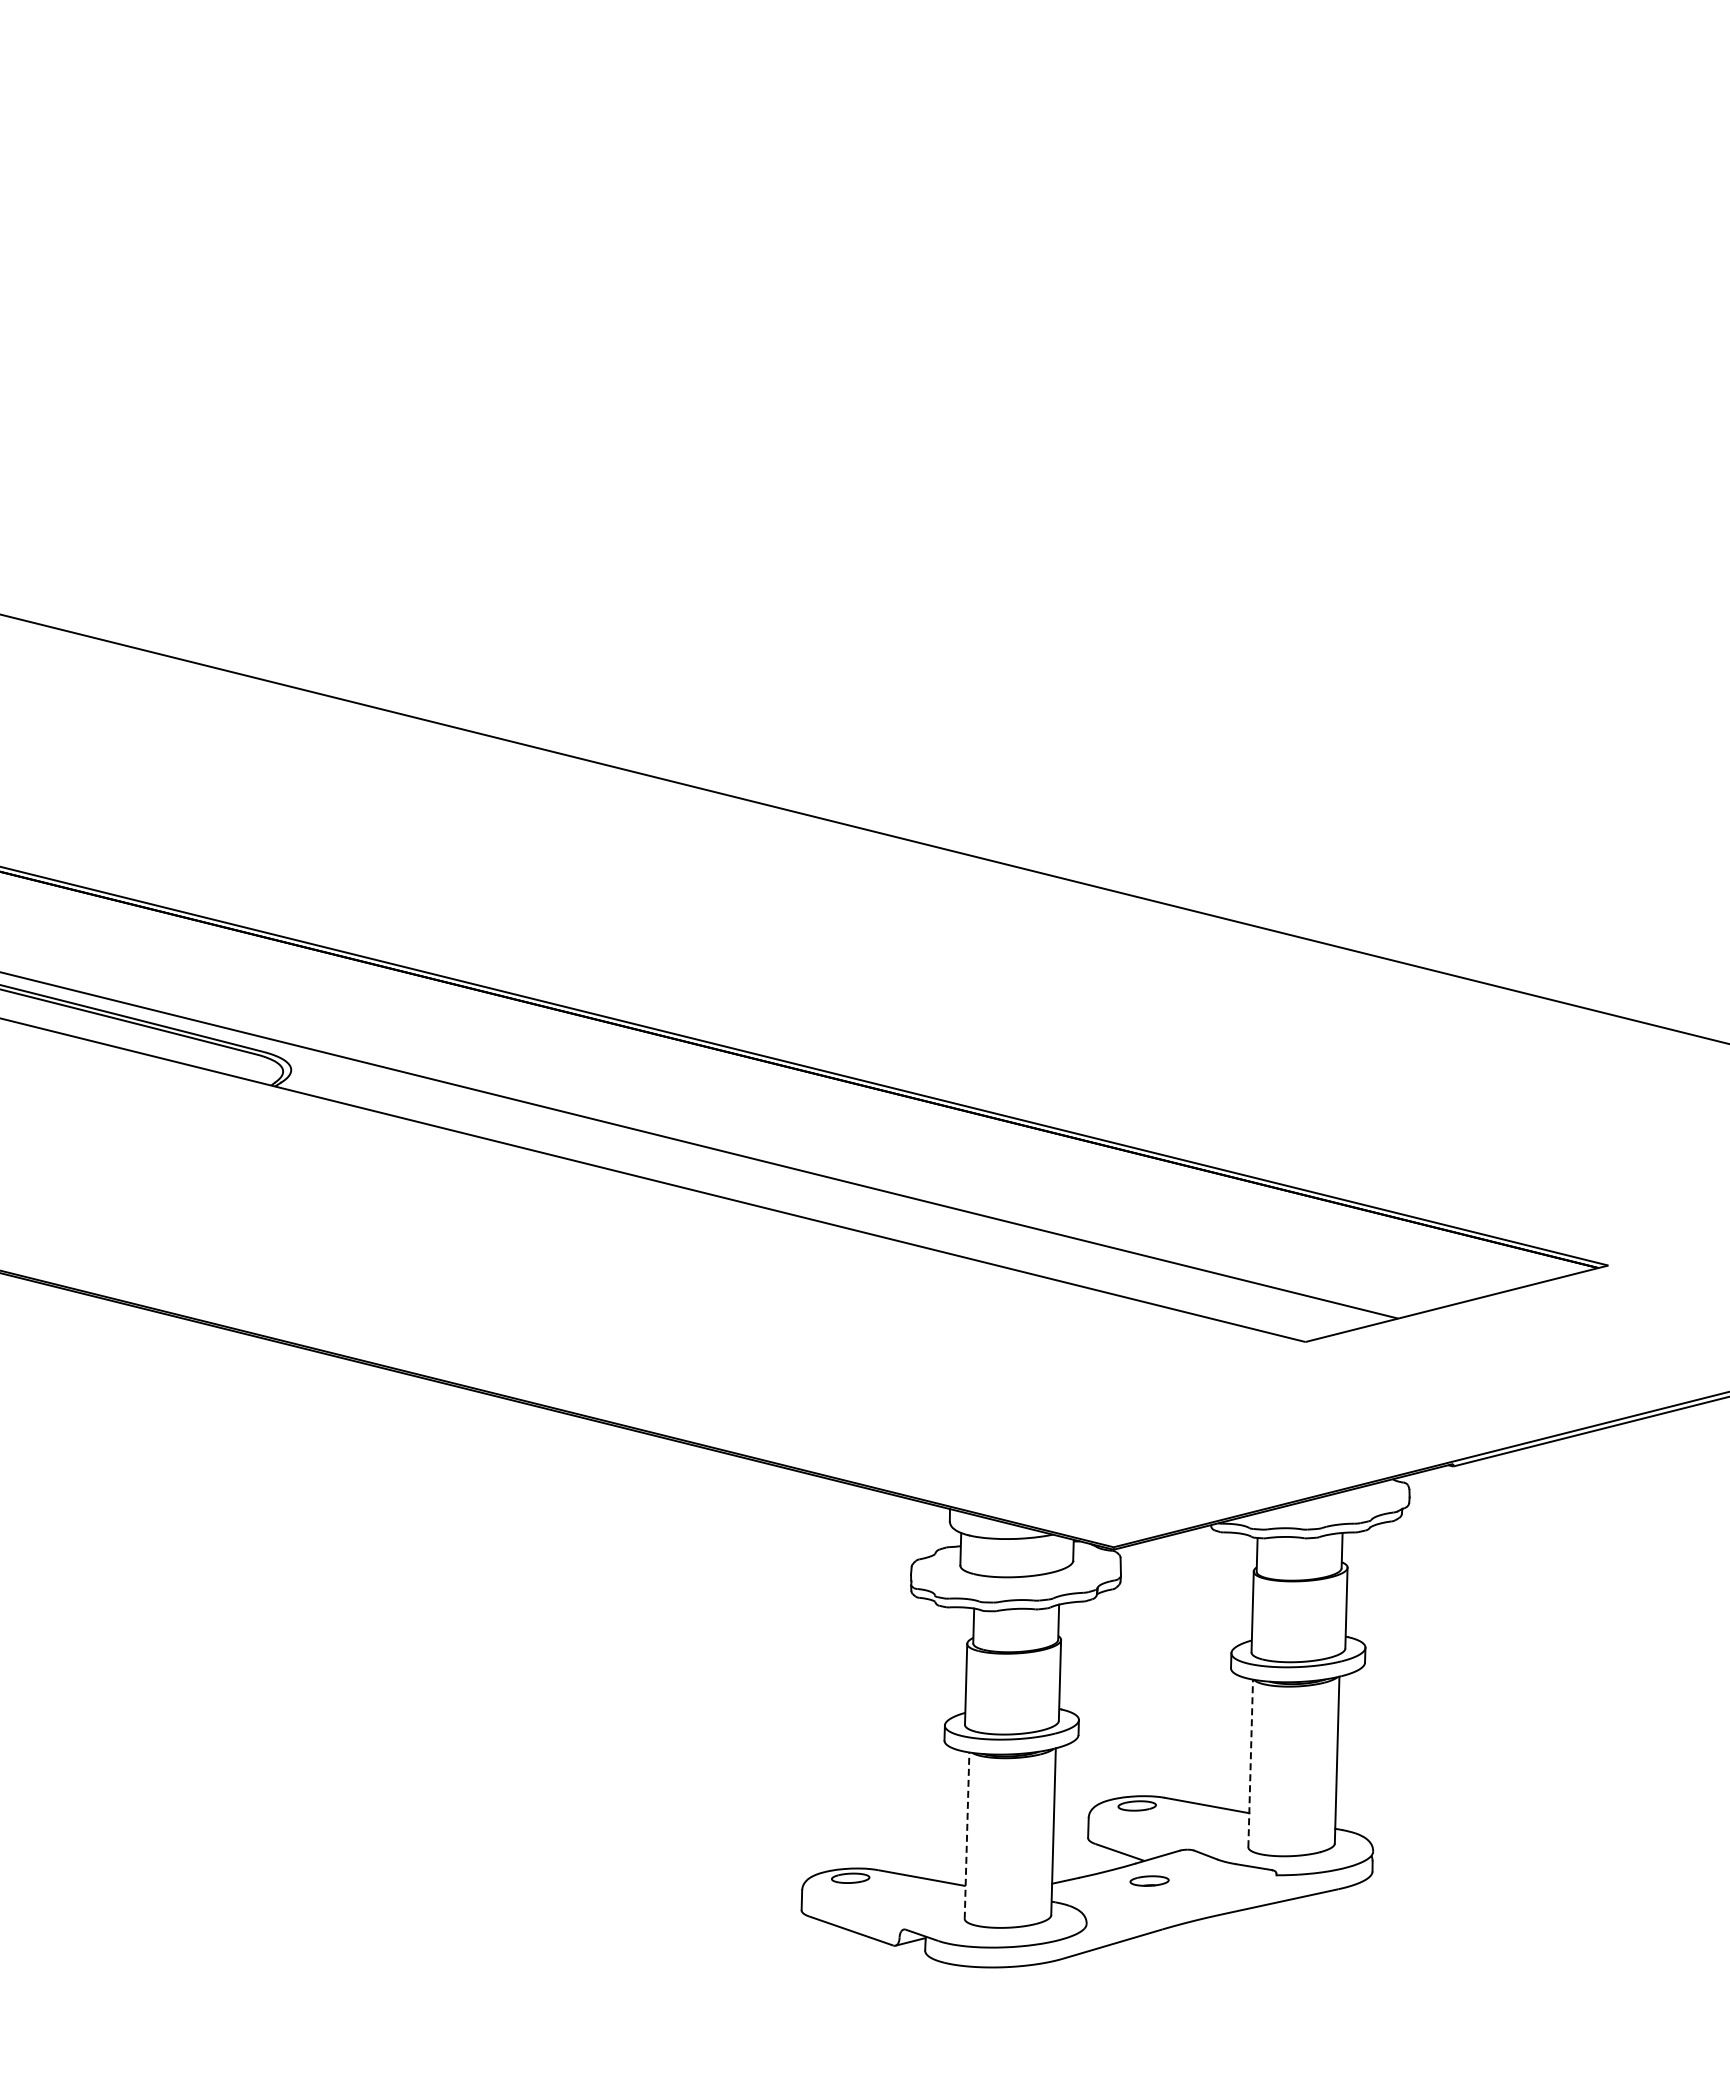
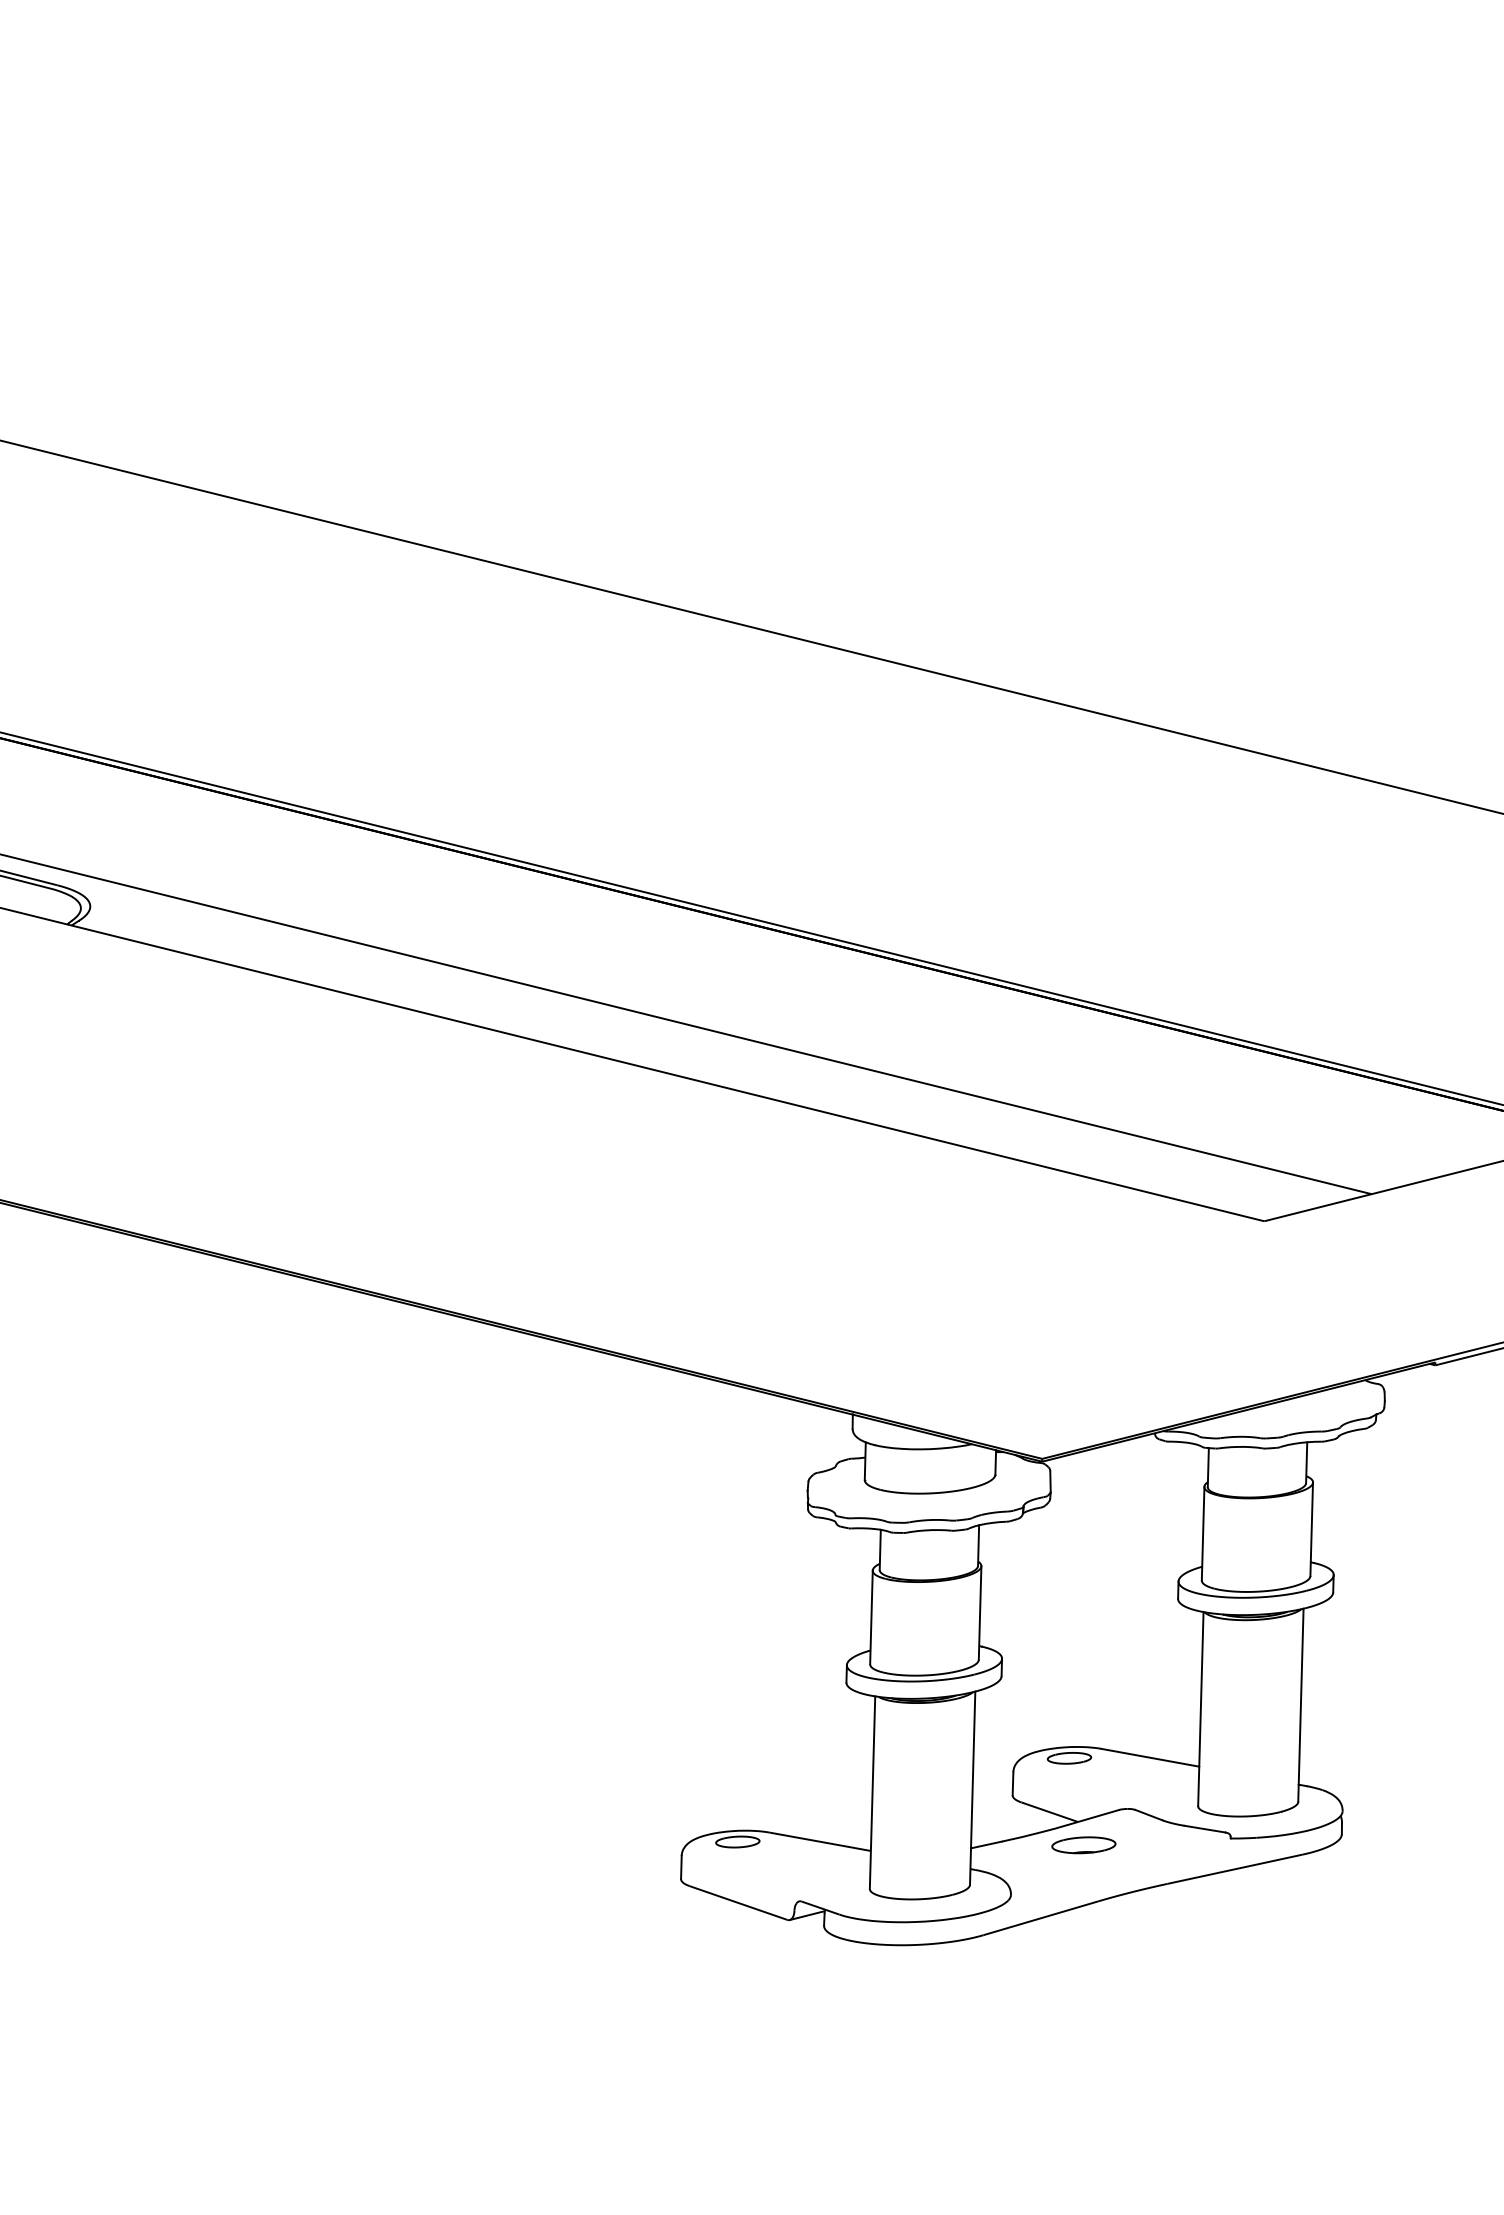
line: (1250, 1763) -> (1200, 1709), dashed -> solid
line: (967, 1835) -> (873, 1792), dashed -> solid
part: (1149, 1880) -> (1083, 1844), size x1.43

